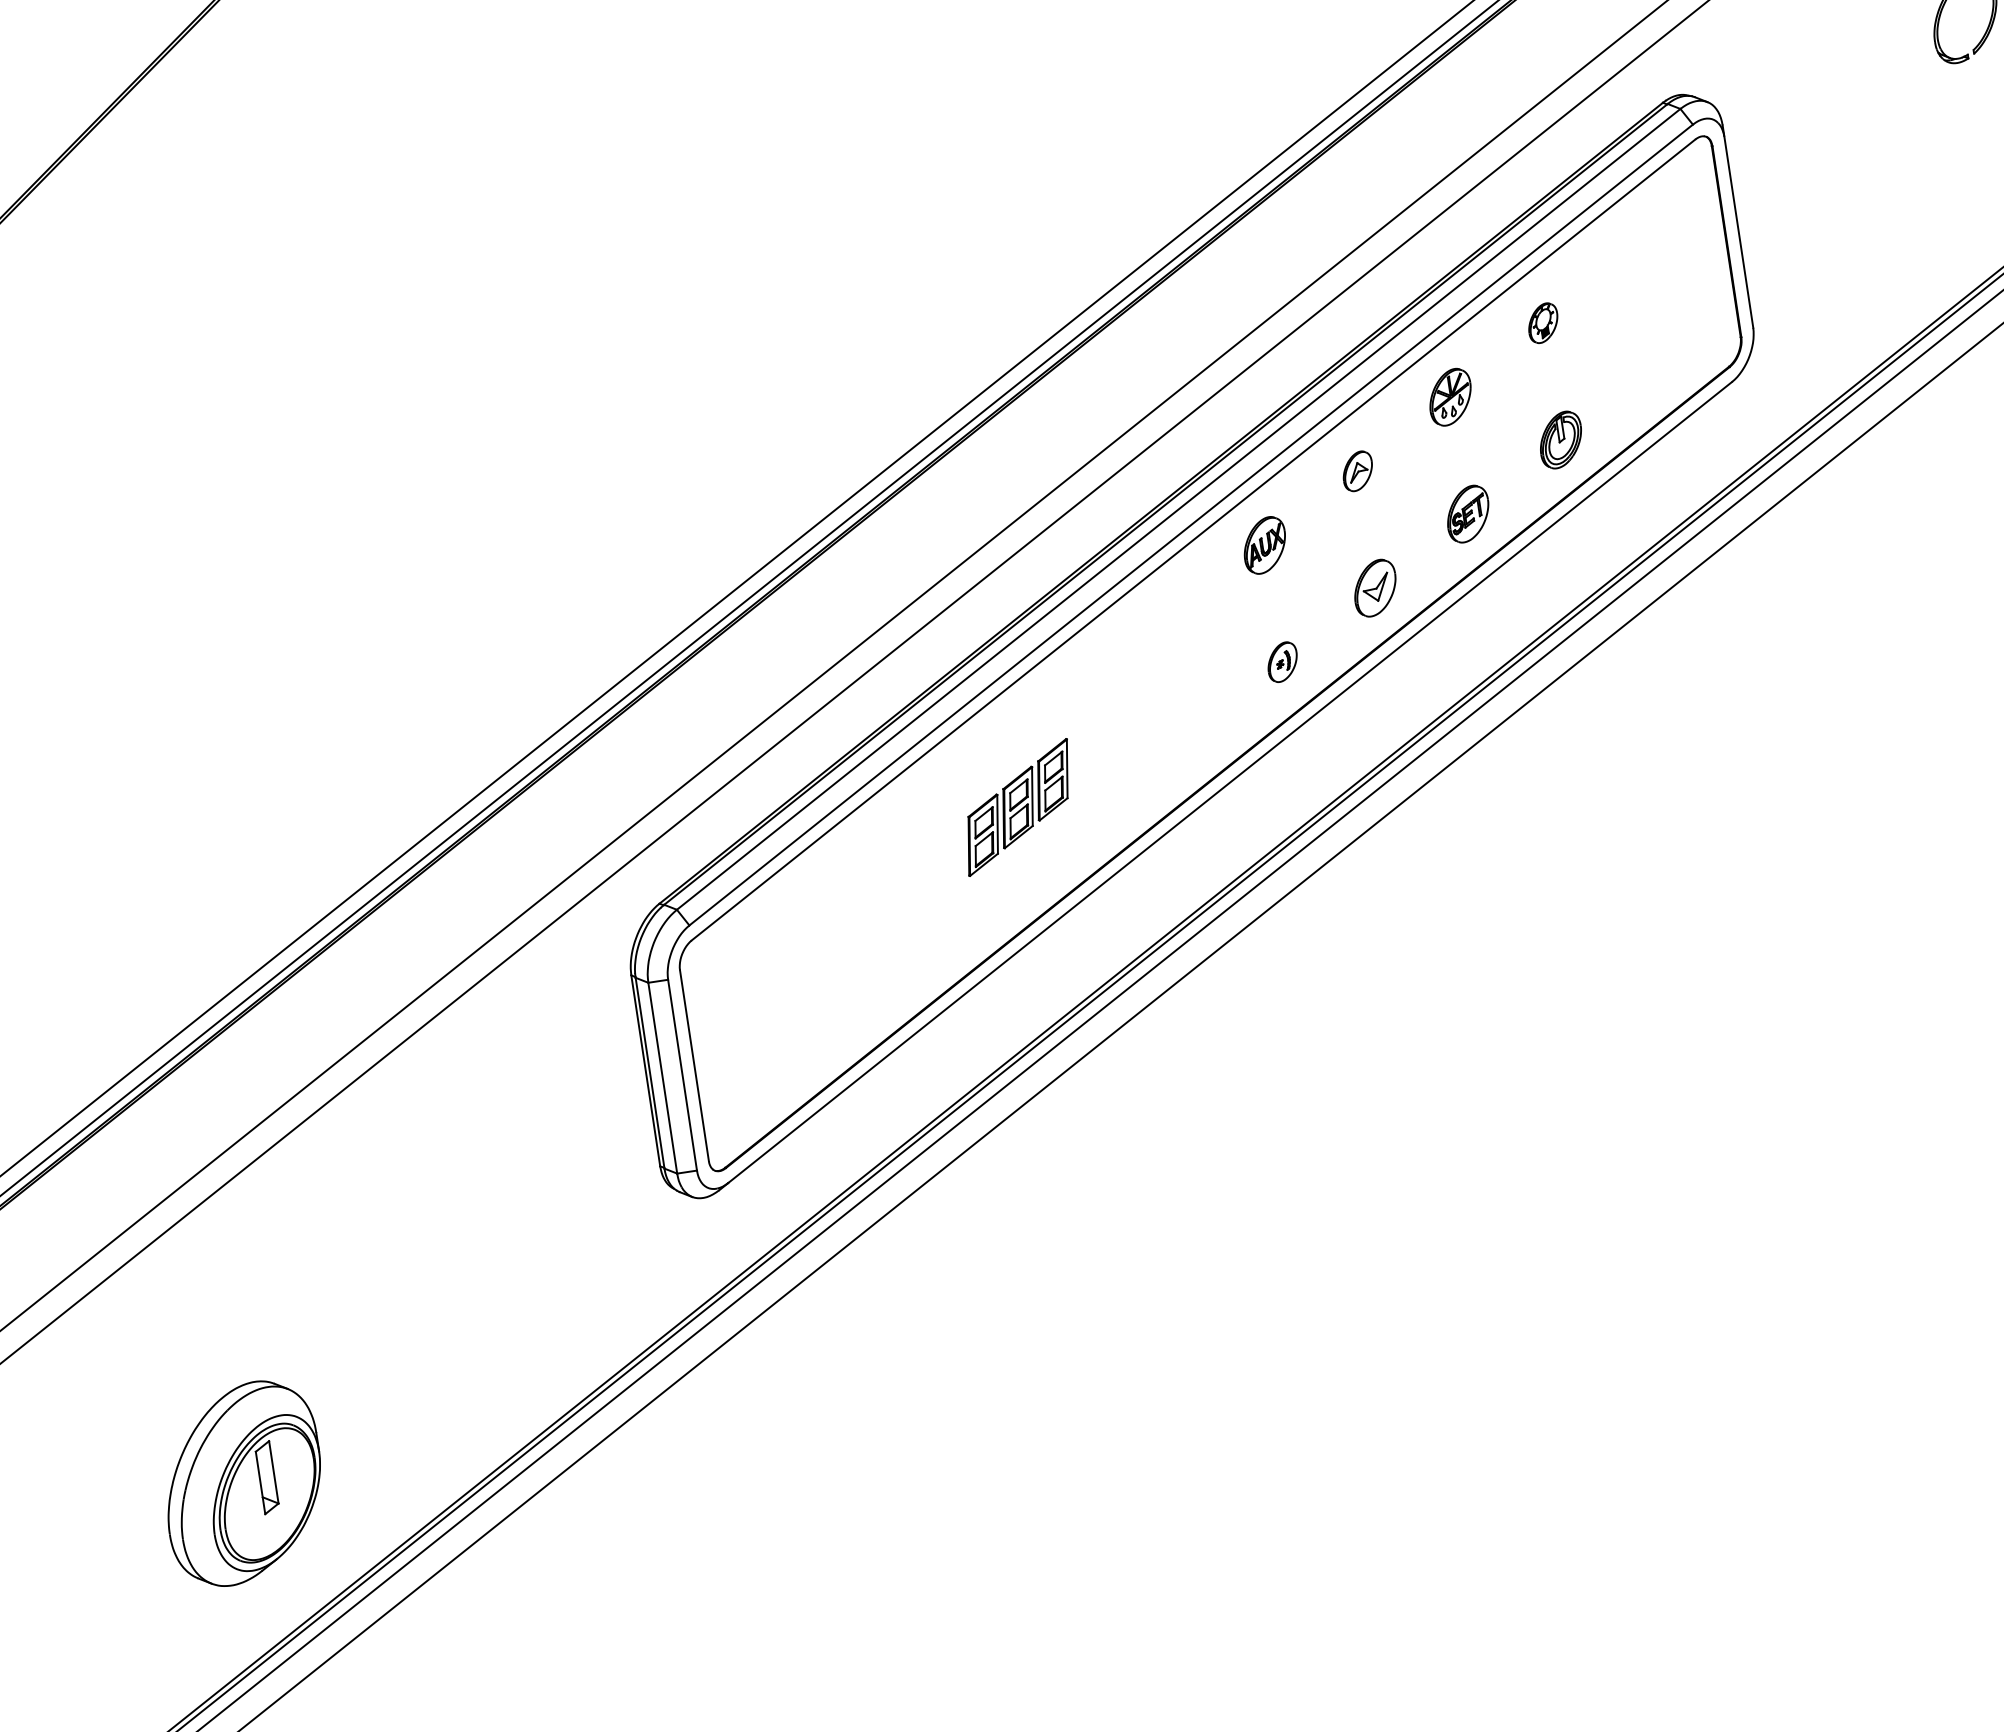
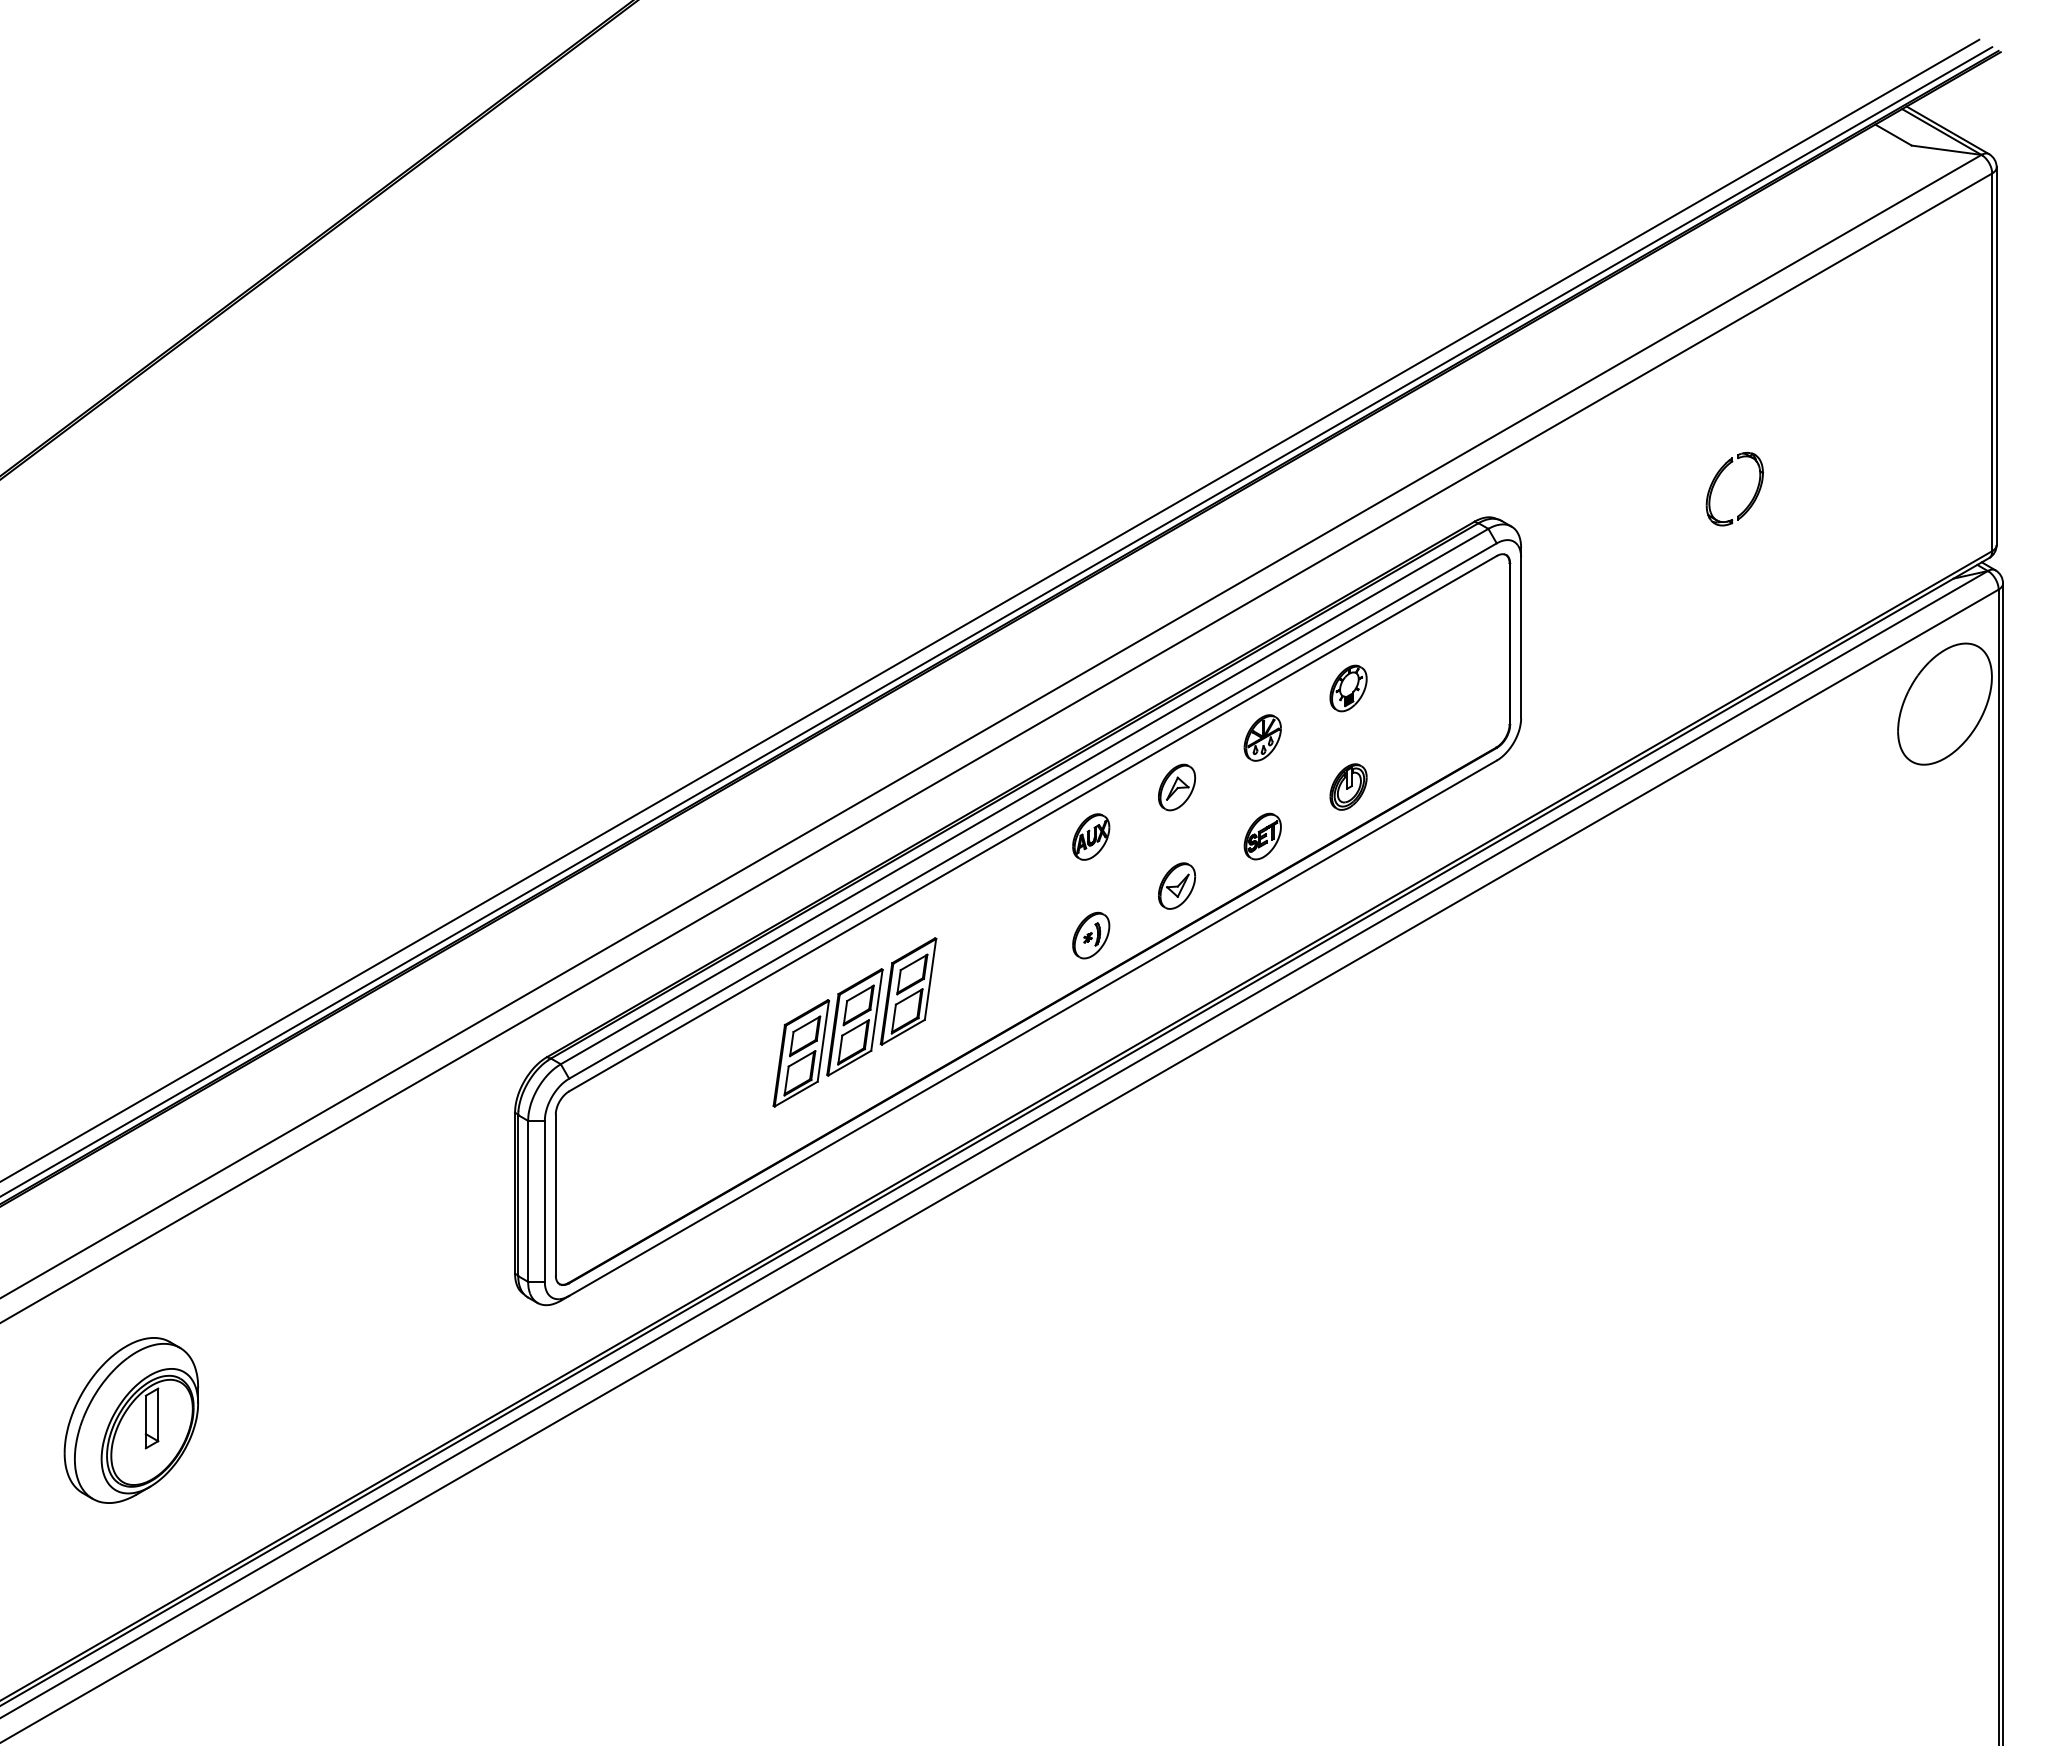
part: (1543, 323) -> (1348, 688), size x1.43
part: (1358, 471) -> (1177, 787), size x1.43
part: (1282, 662) -> (1091, 935), size x1.43
part: (1017, 807) -> (854, 1022), size x1.67
part: (242, 1483) -> (130, 1420), moved

